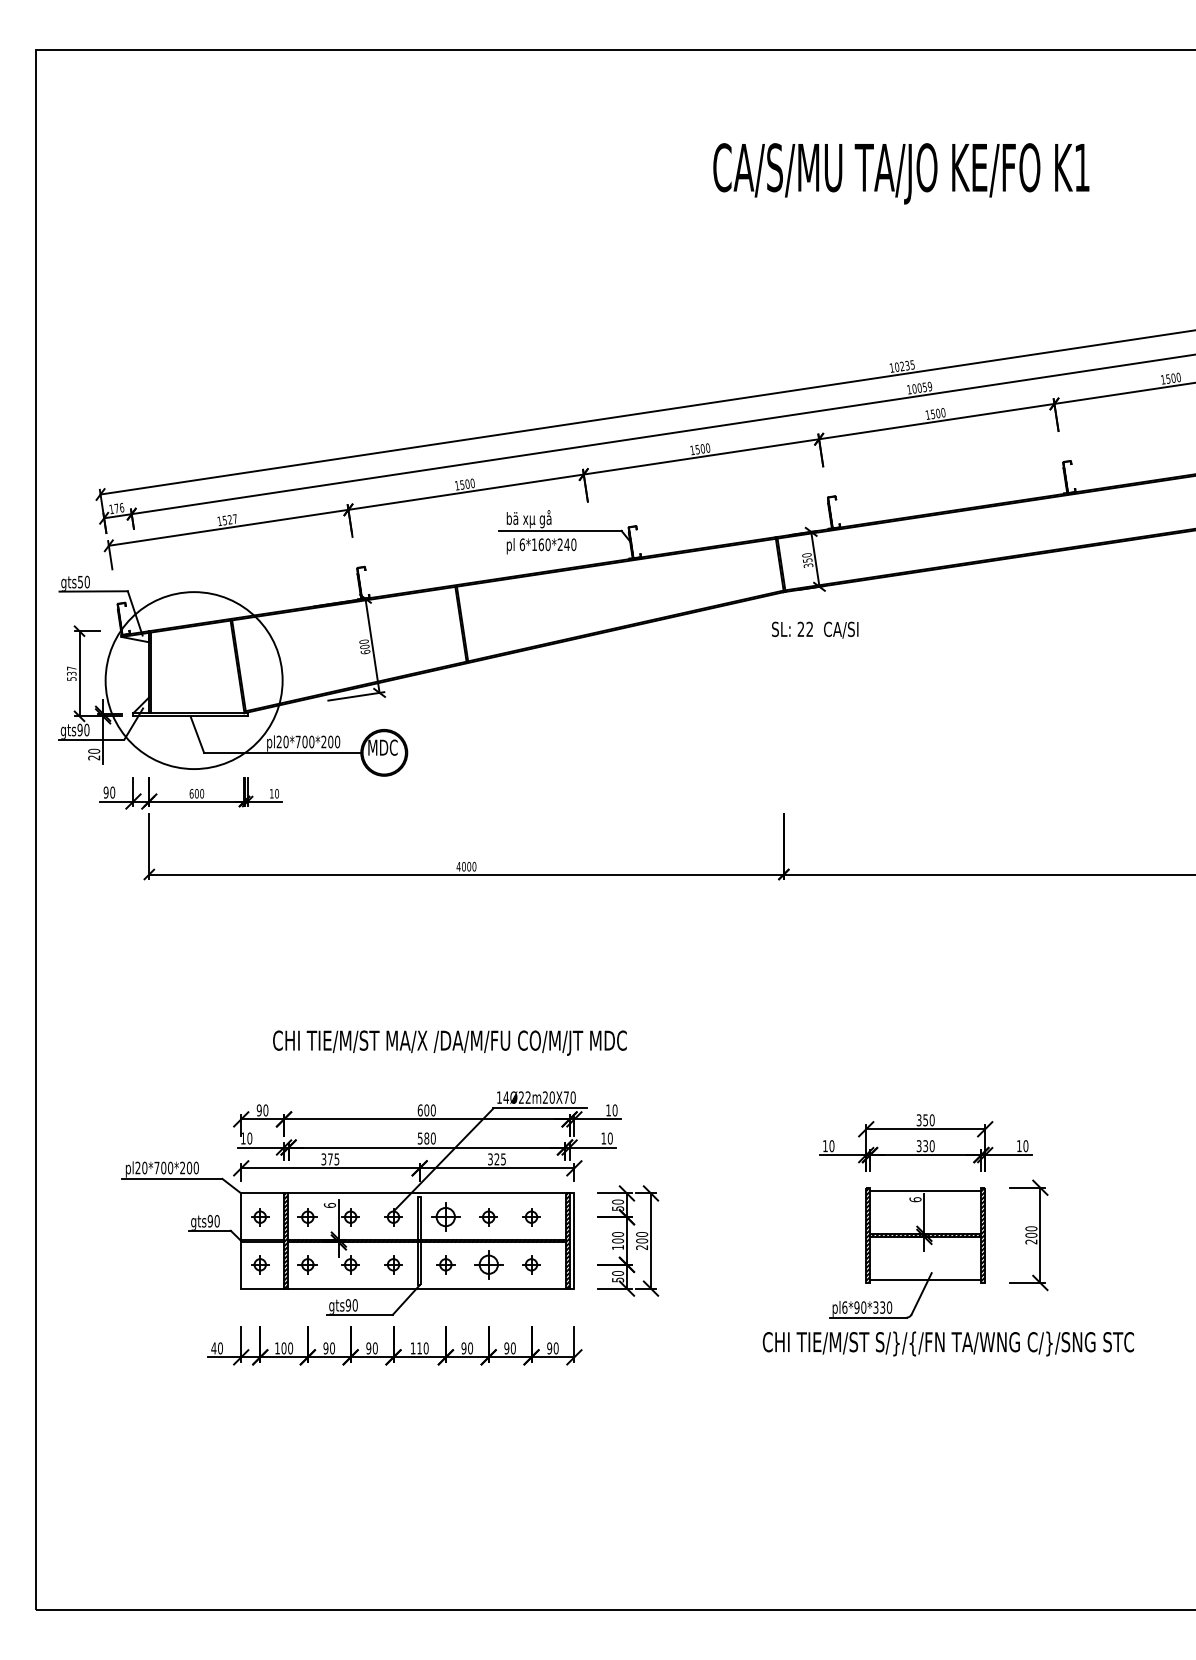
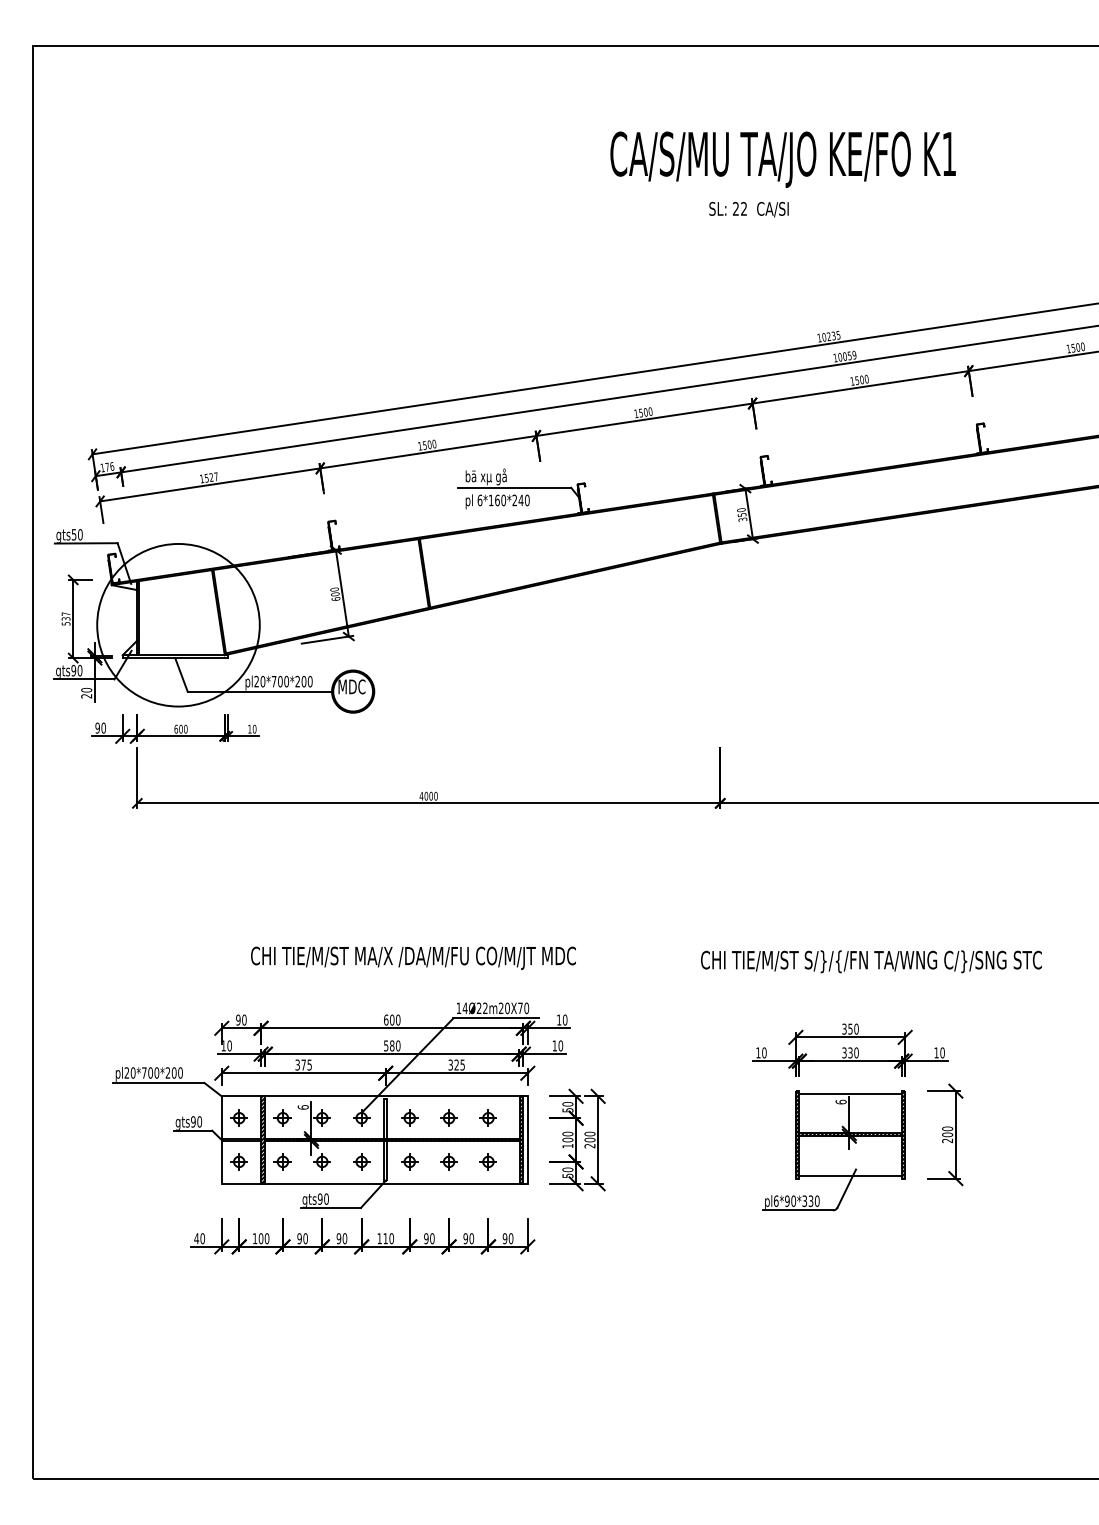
text: (901, 173) -> (783, 159), moved
text: (815, 629) -> (749, 209), moved
part: (445, 1217) -> (409, 1118), size x0.62
part: (488, 1264) -> (448, 1161), size x0.62
text: (947, 1343) -> (870, 961), moved

